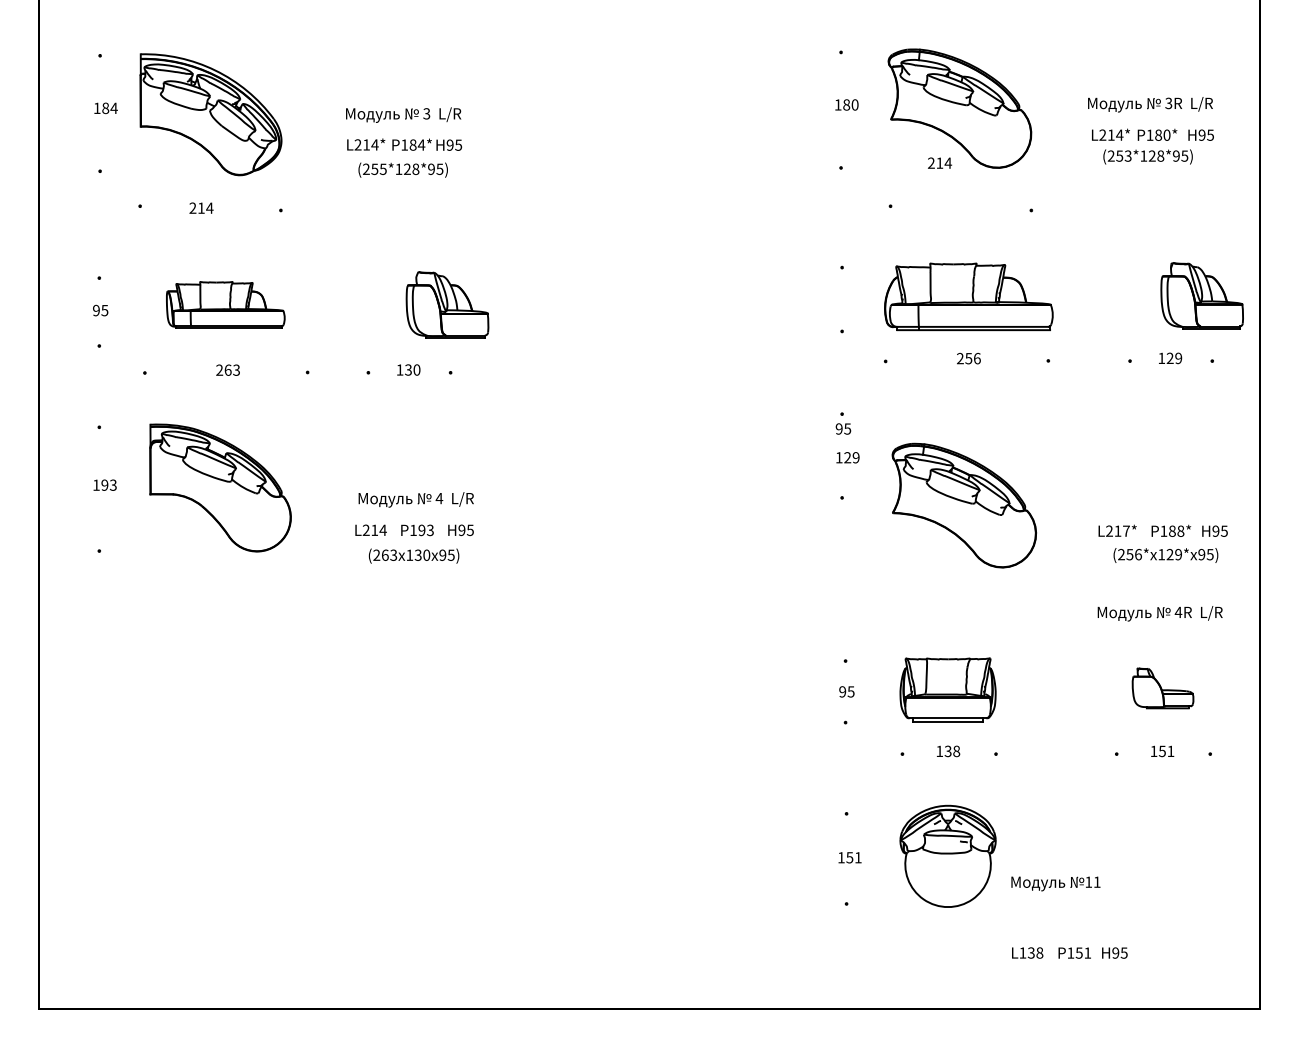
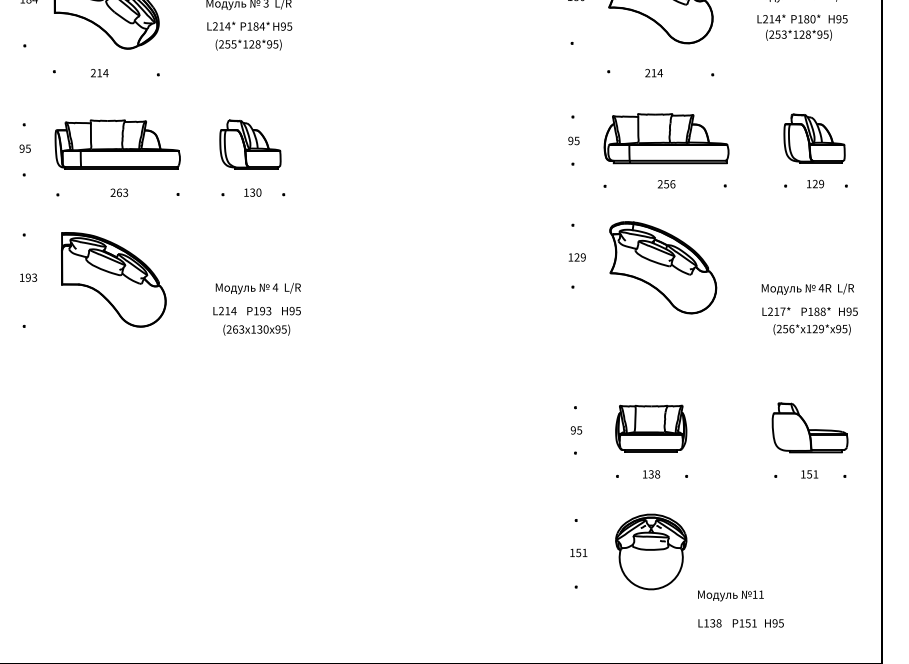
text: (939, 162) -> (653, 72), moved
part: (1201, 295) -> (814, 138), moved
part: (225, 304) -> (117, 144), size x1.43
part: (447, 304) -> (250, 144), moved
text: (843, 428) -> (573, 140), moved
part: (963, 505) -> (662, 267), moved
text: (1159, 613) -> (807, 289), moved
part: (1162, 688) -> (809, 427), size x1.67
text: (1055, 883) -> (730, 595), moved

